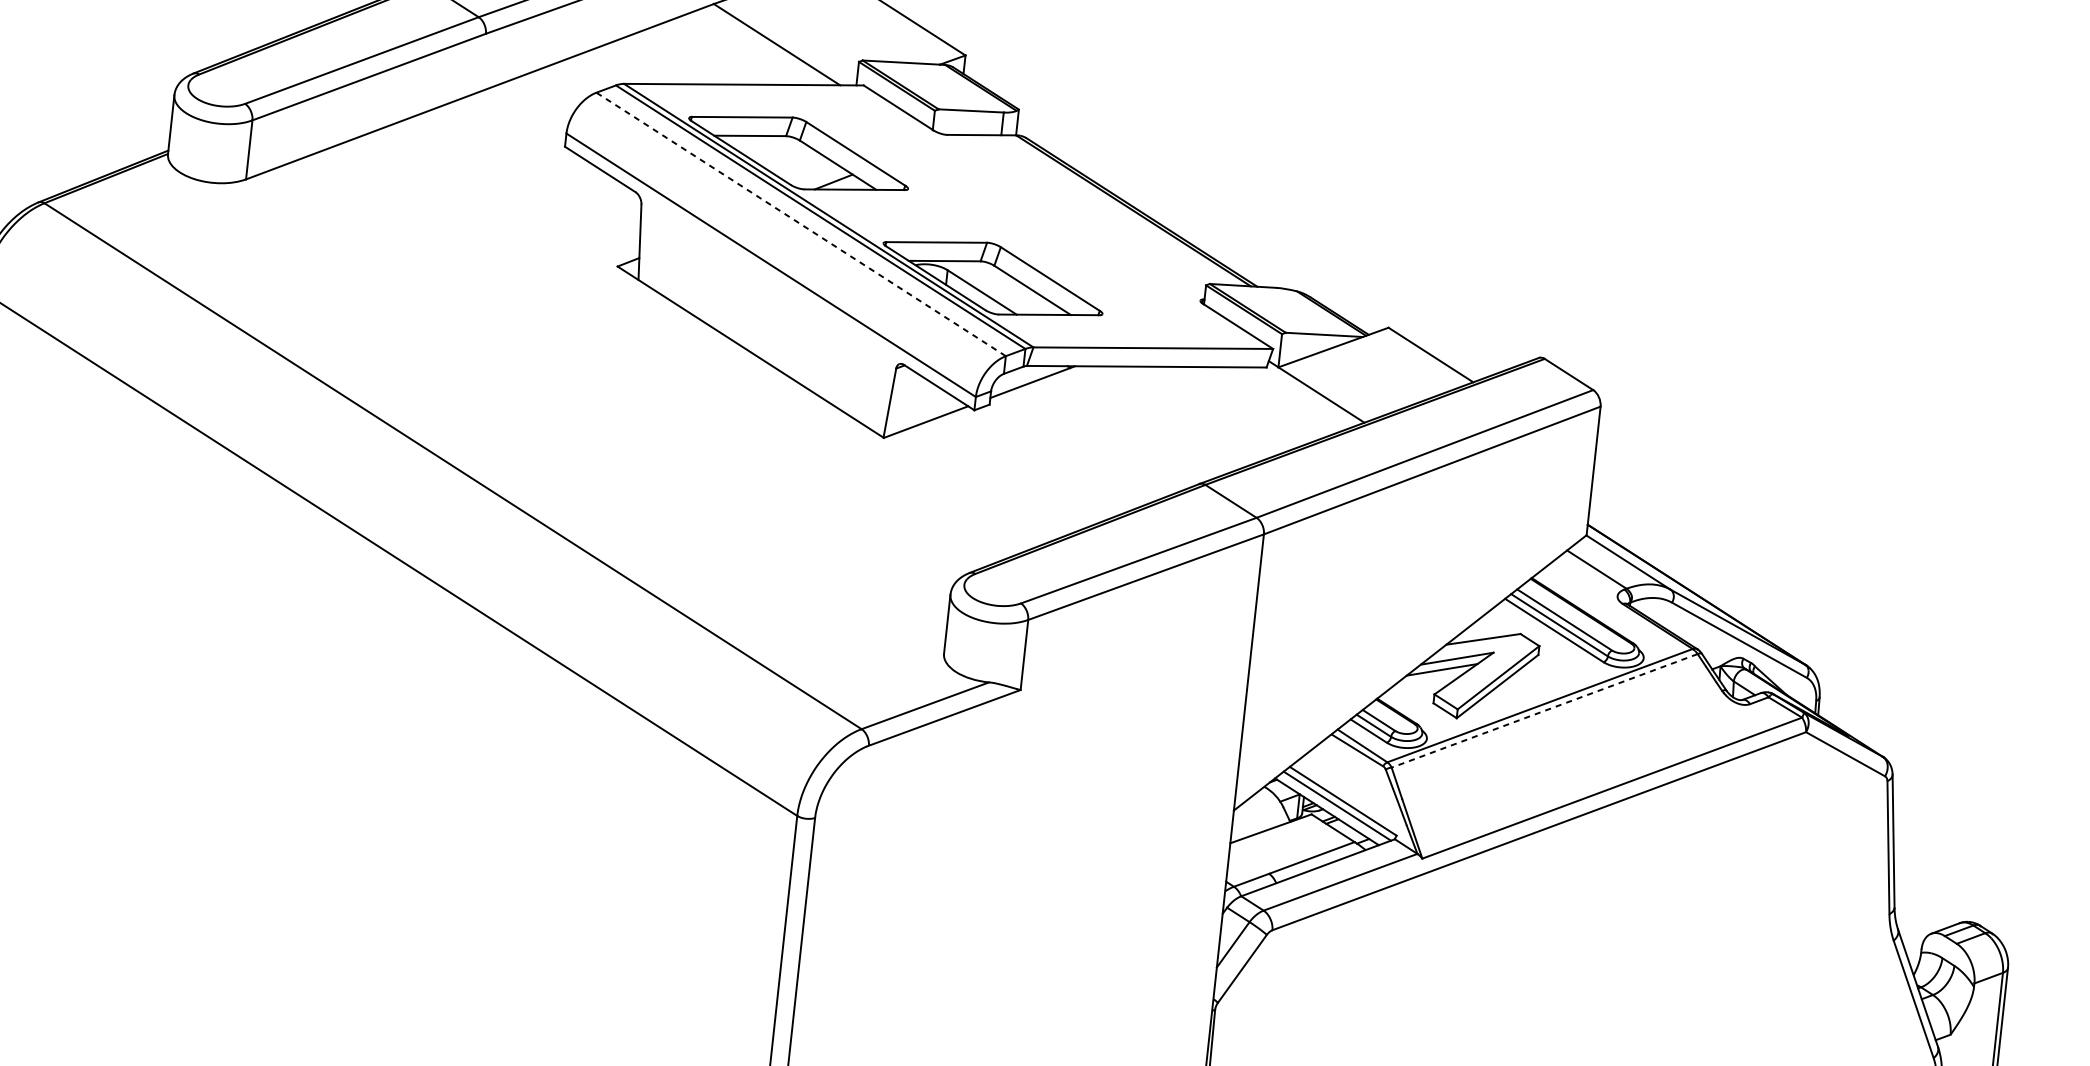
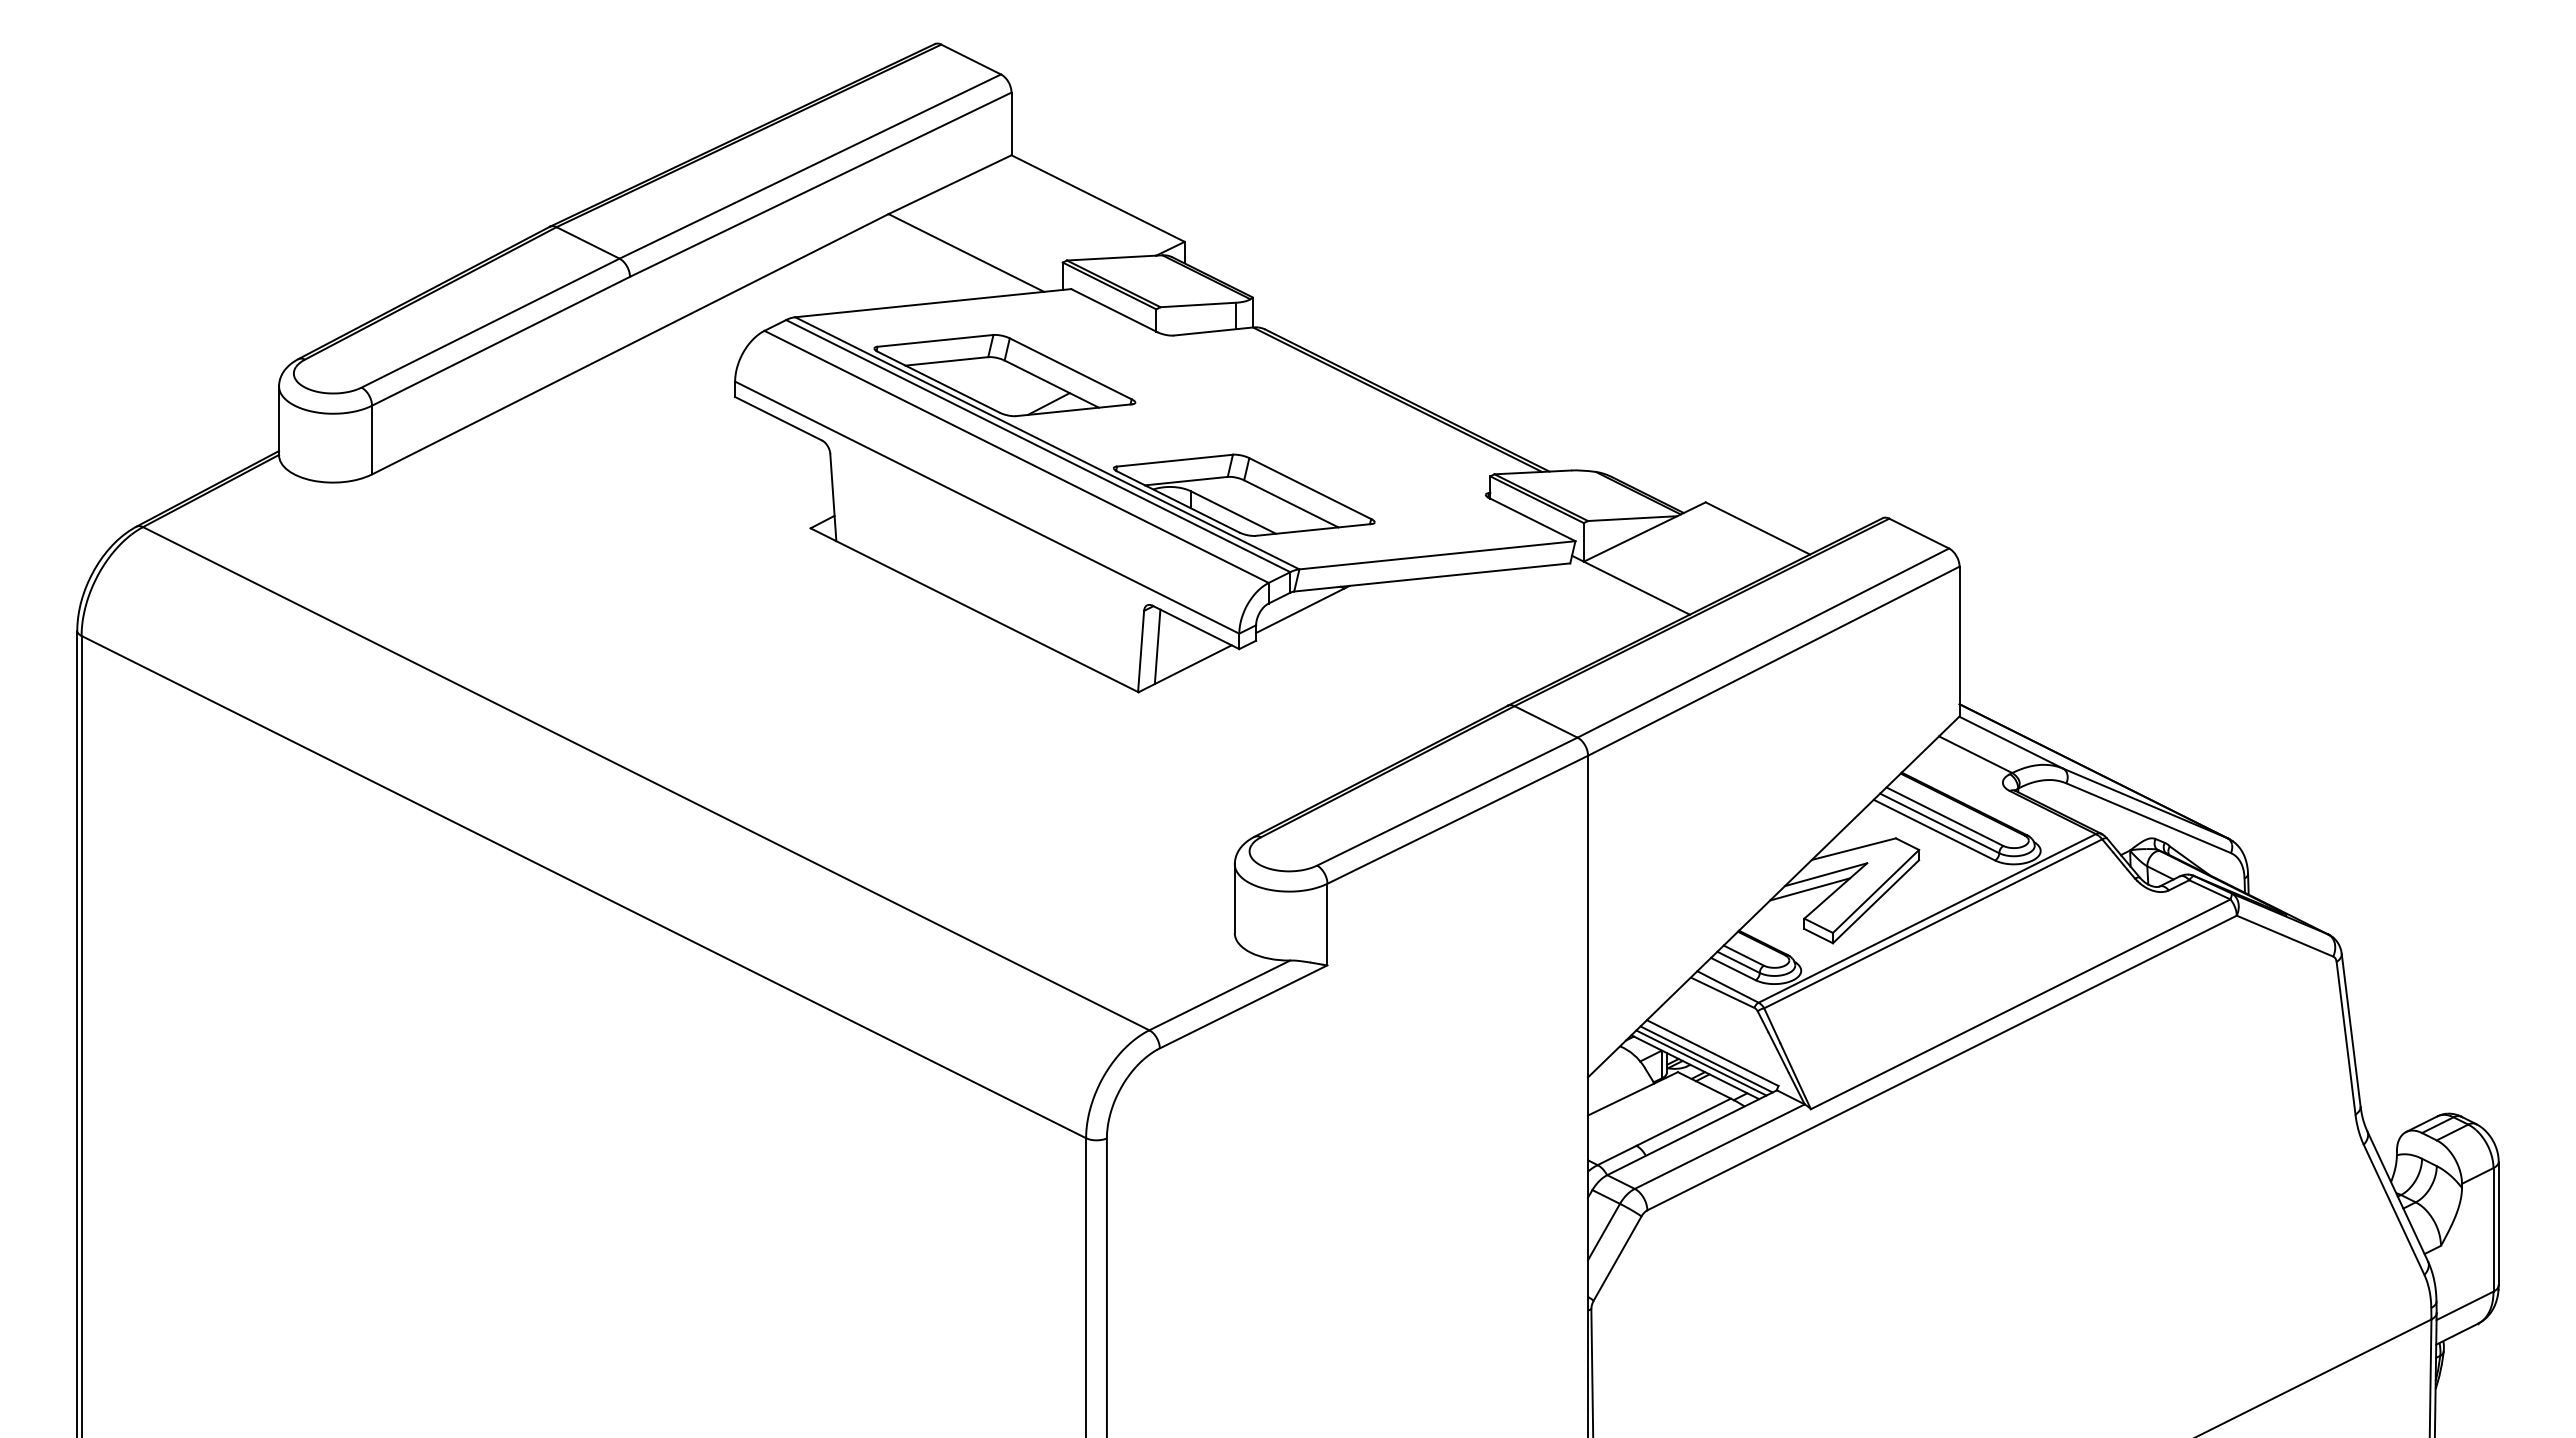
line: (801, 224) -> (1016, 456), dashed -> solid
line: (904, 400) -> (1157, 646), added
line: (1544, 710) -> (1933, 923), dashed -> solid
line: (1332, 808) -> (1701, 1062), added

